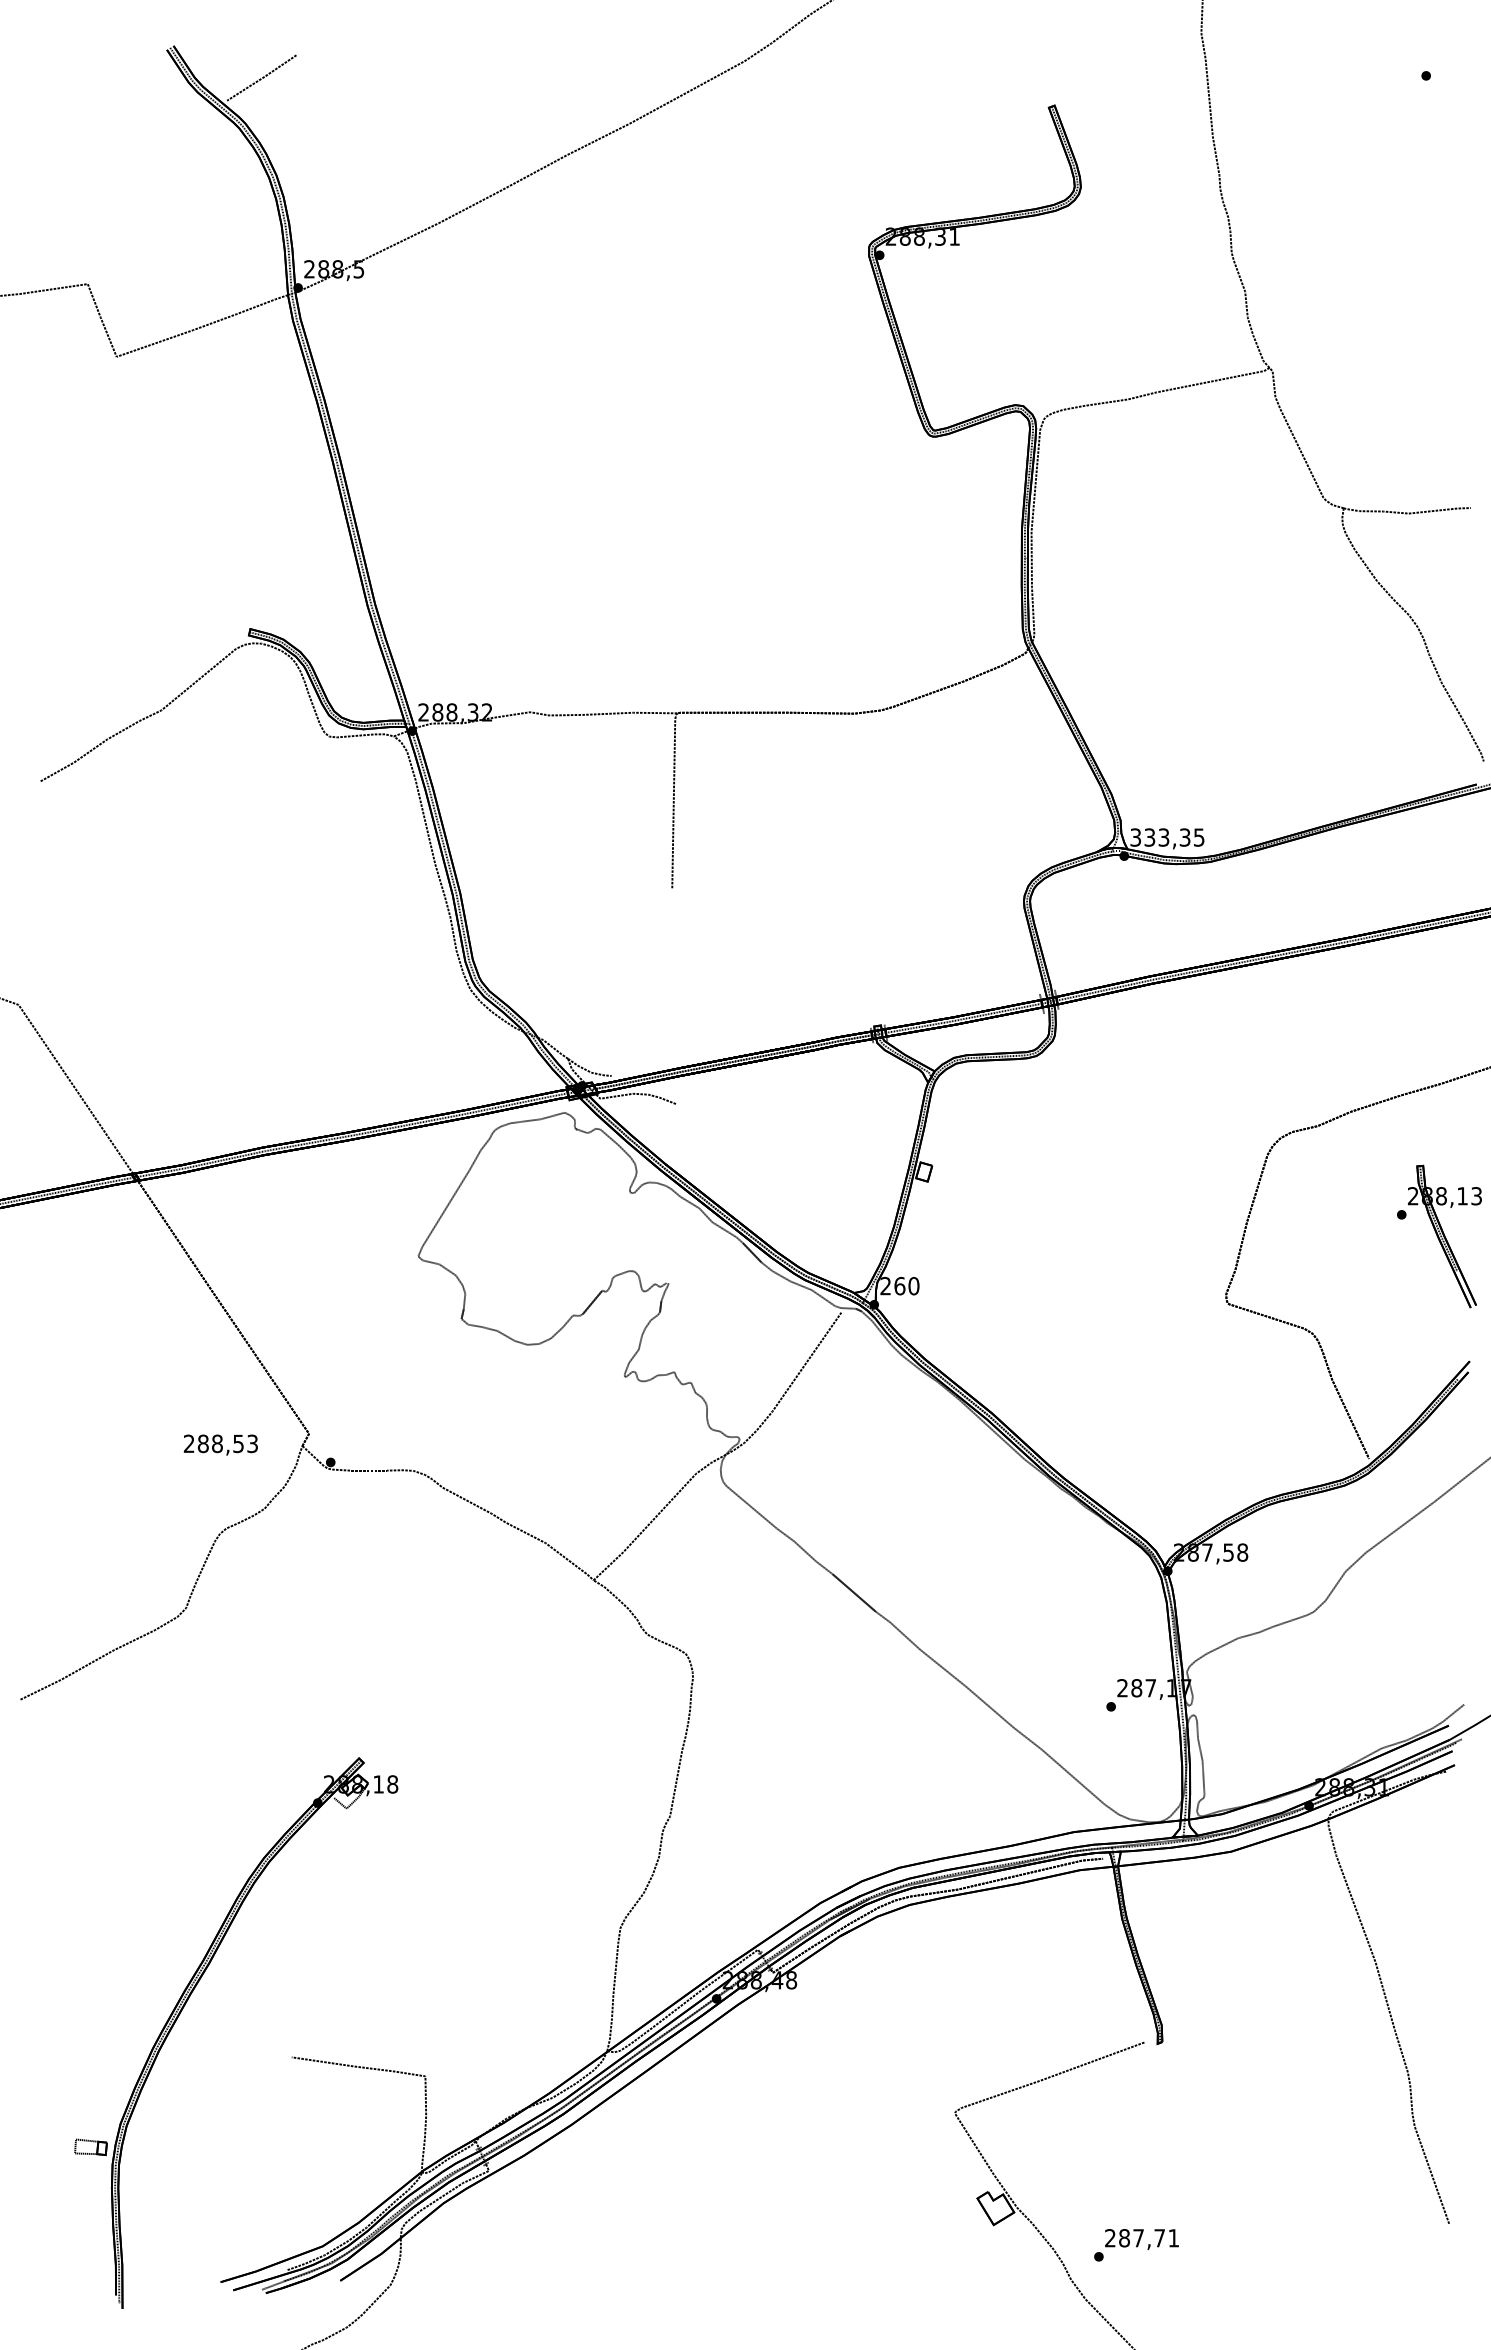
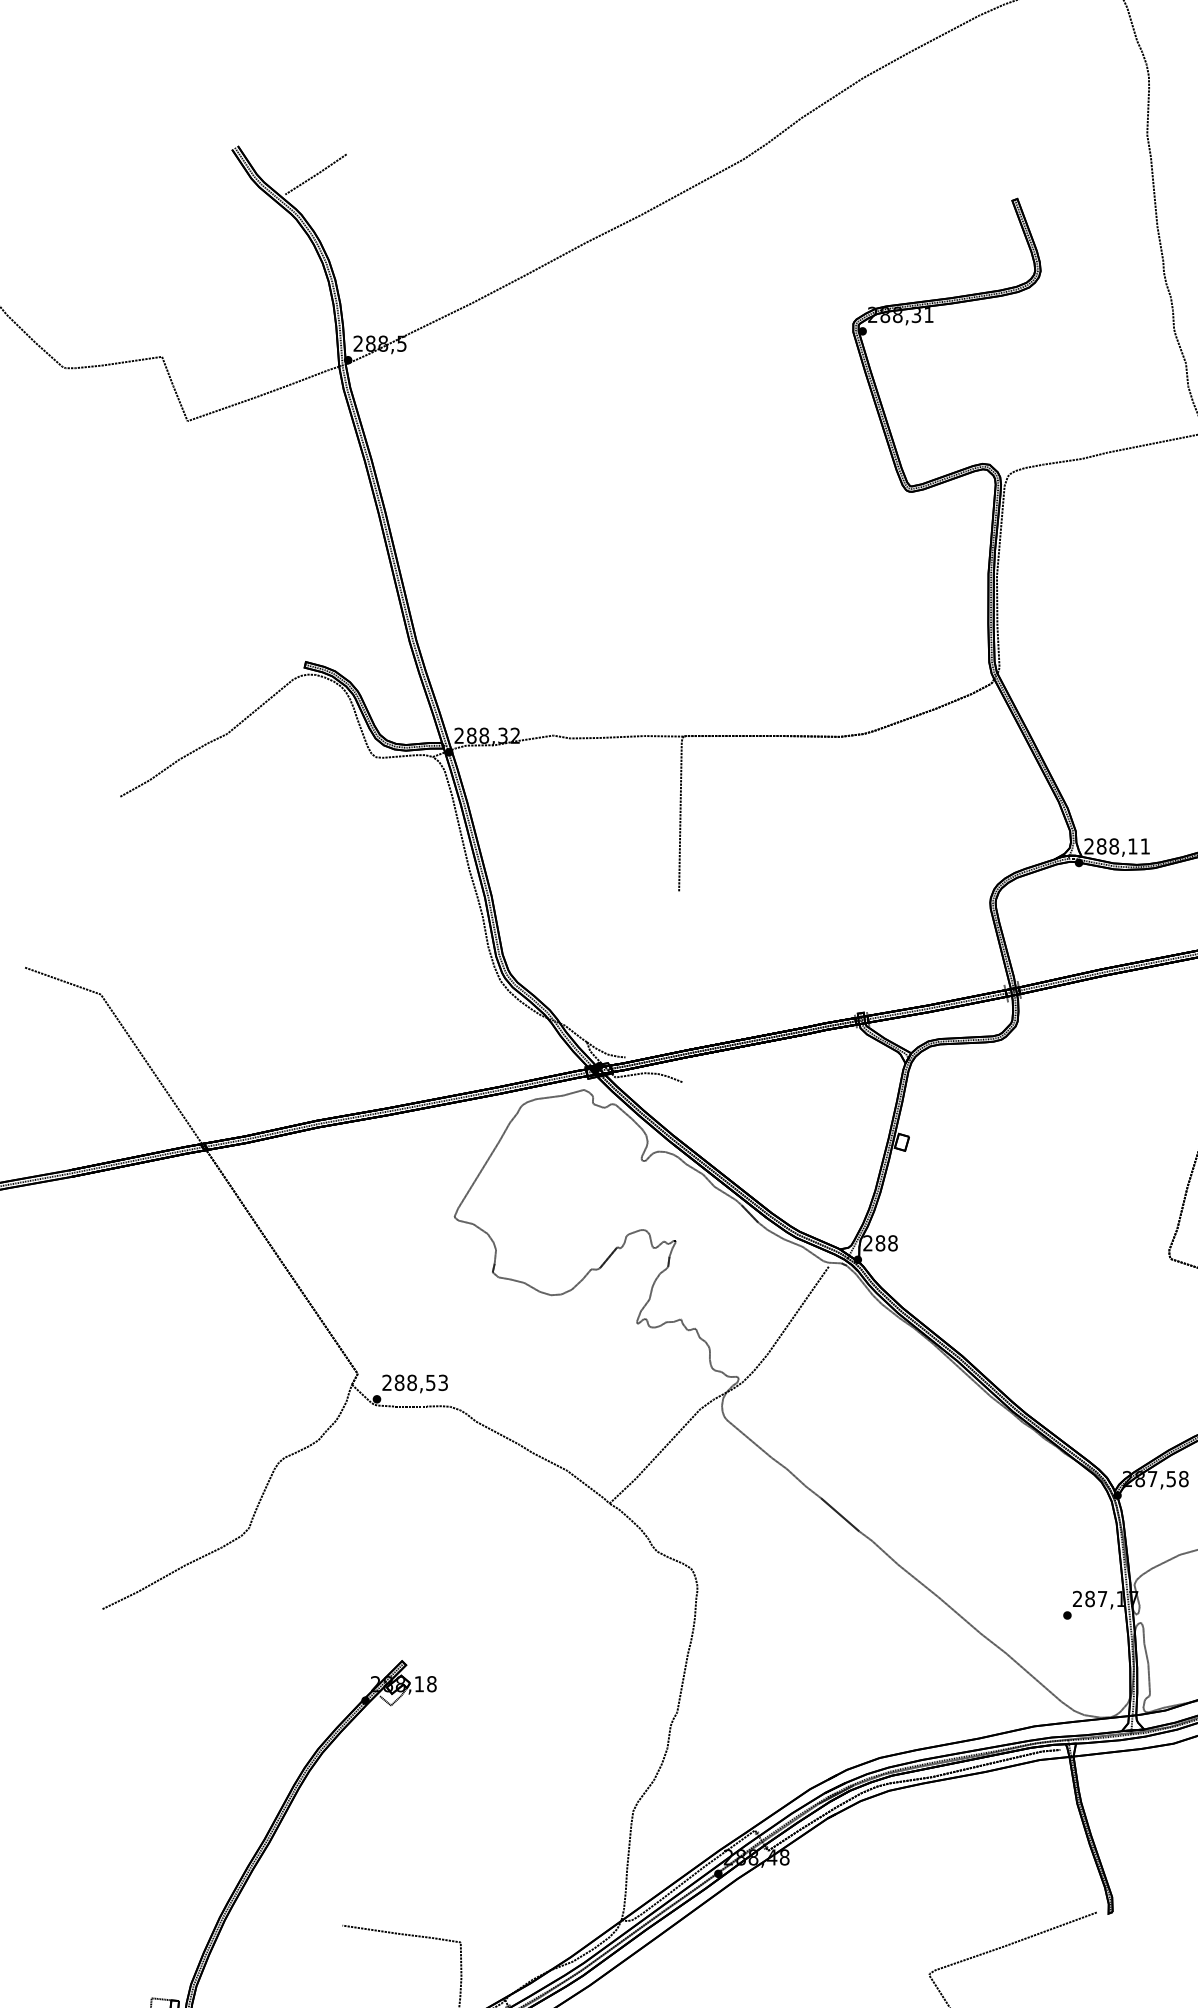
text: (1167, 837) -> (1117, 846), 333,35 -> 288,11
text: (906, 1285) -> (886, 1242), 260 -> 288
text: (220, 1444) -> (414, 1383), moved

